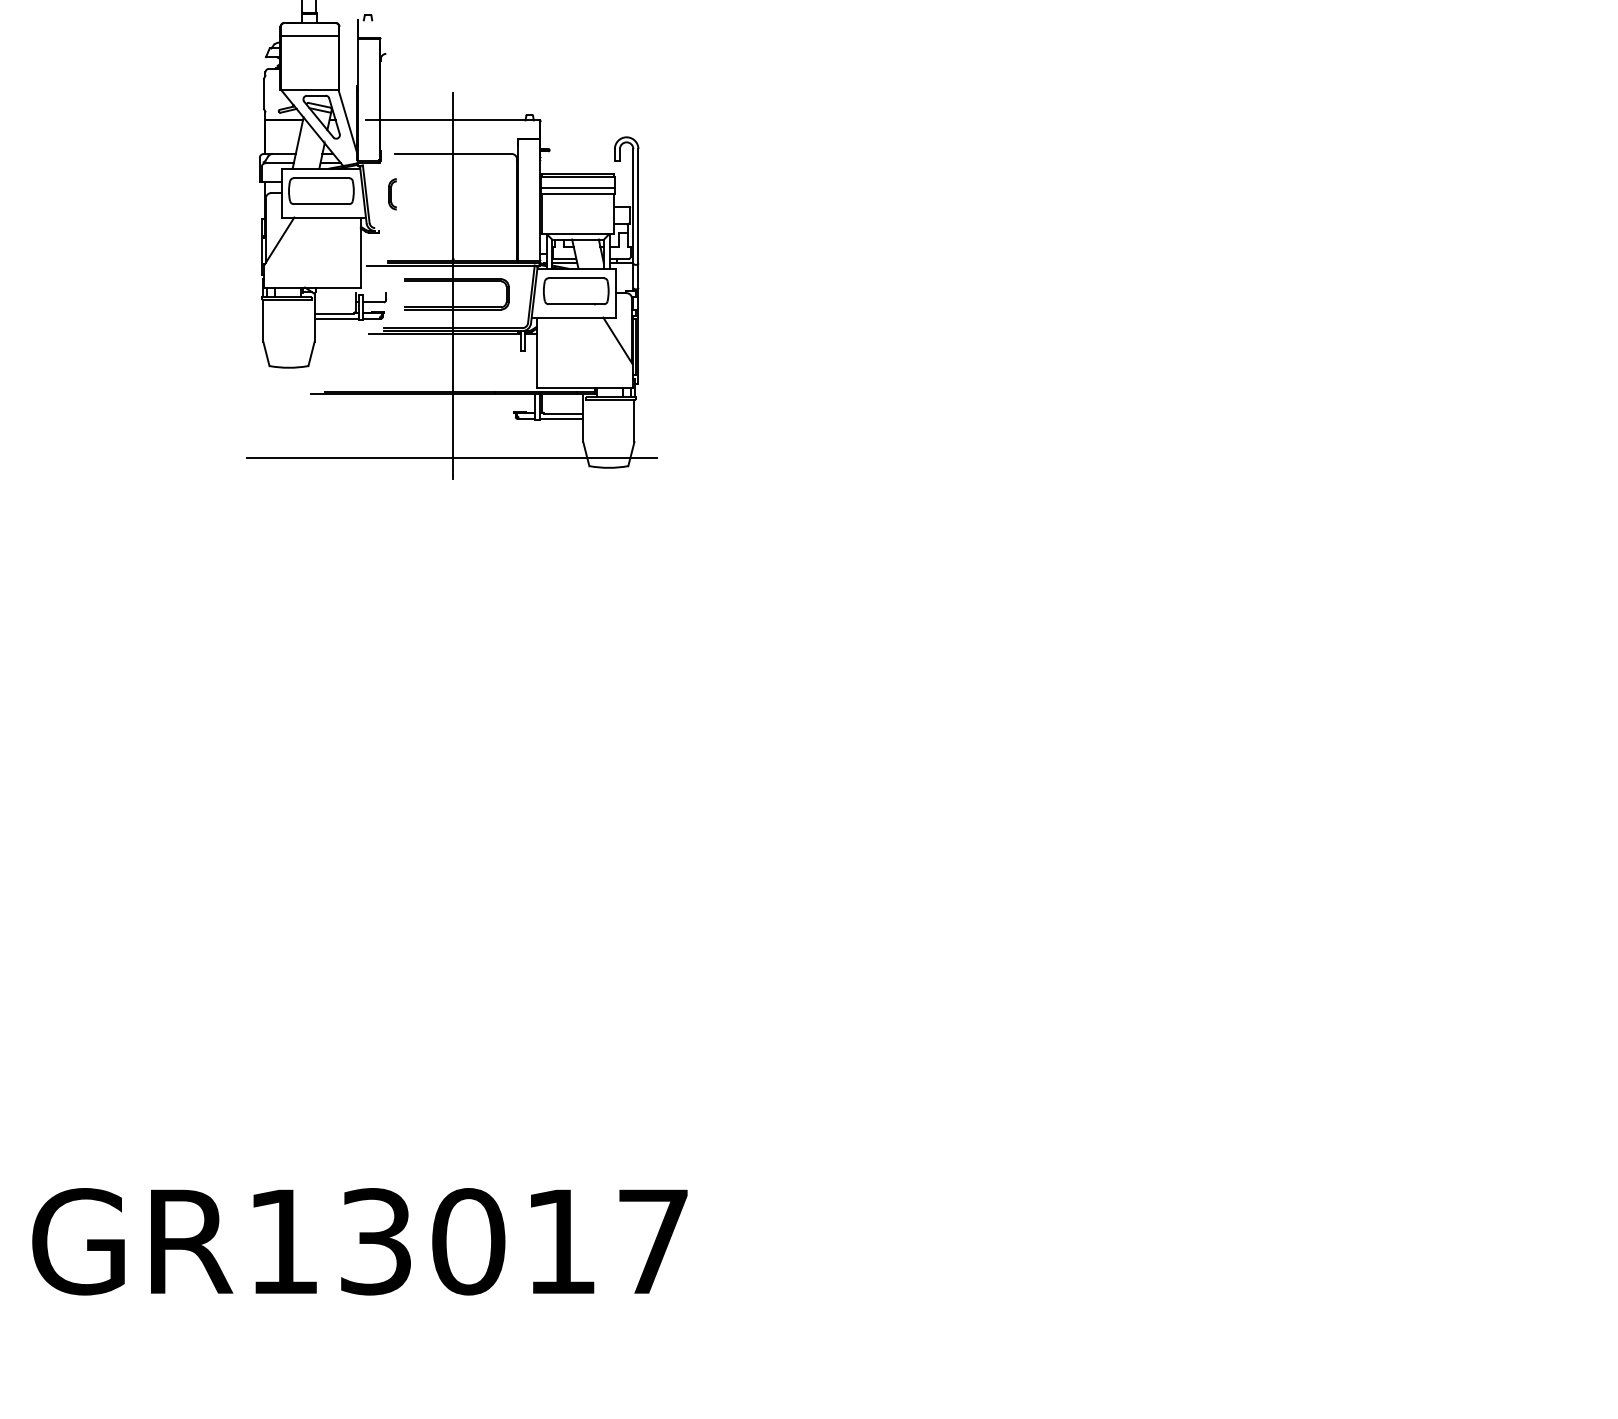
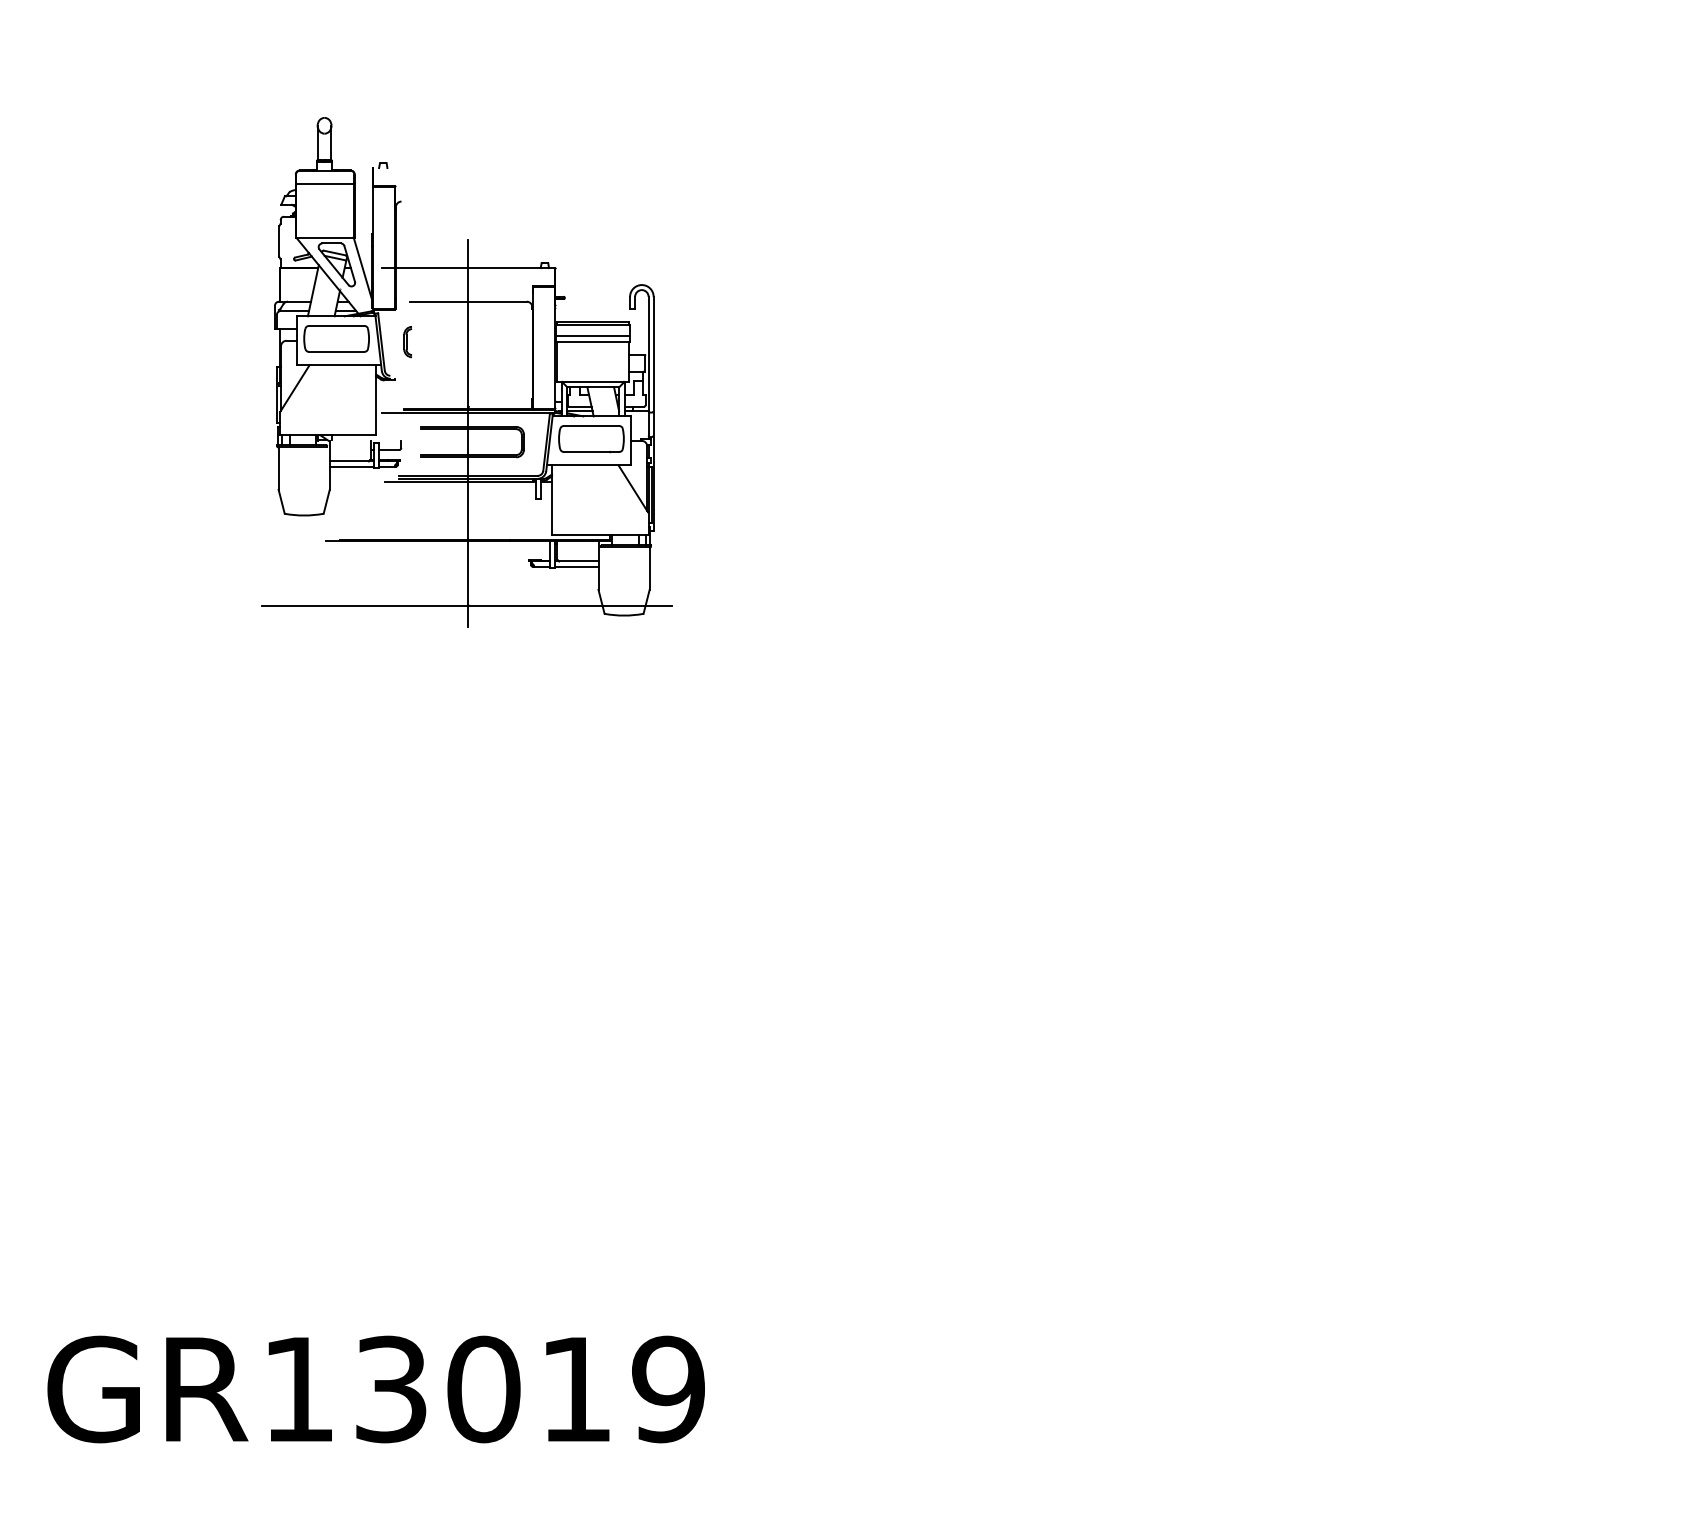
text: (653, 1241) -> (668, 1389), GR13017 -> GR13019

